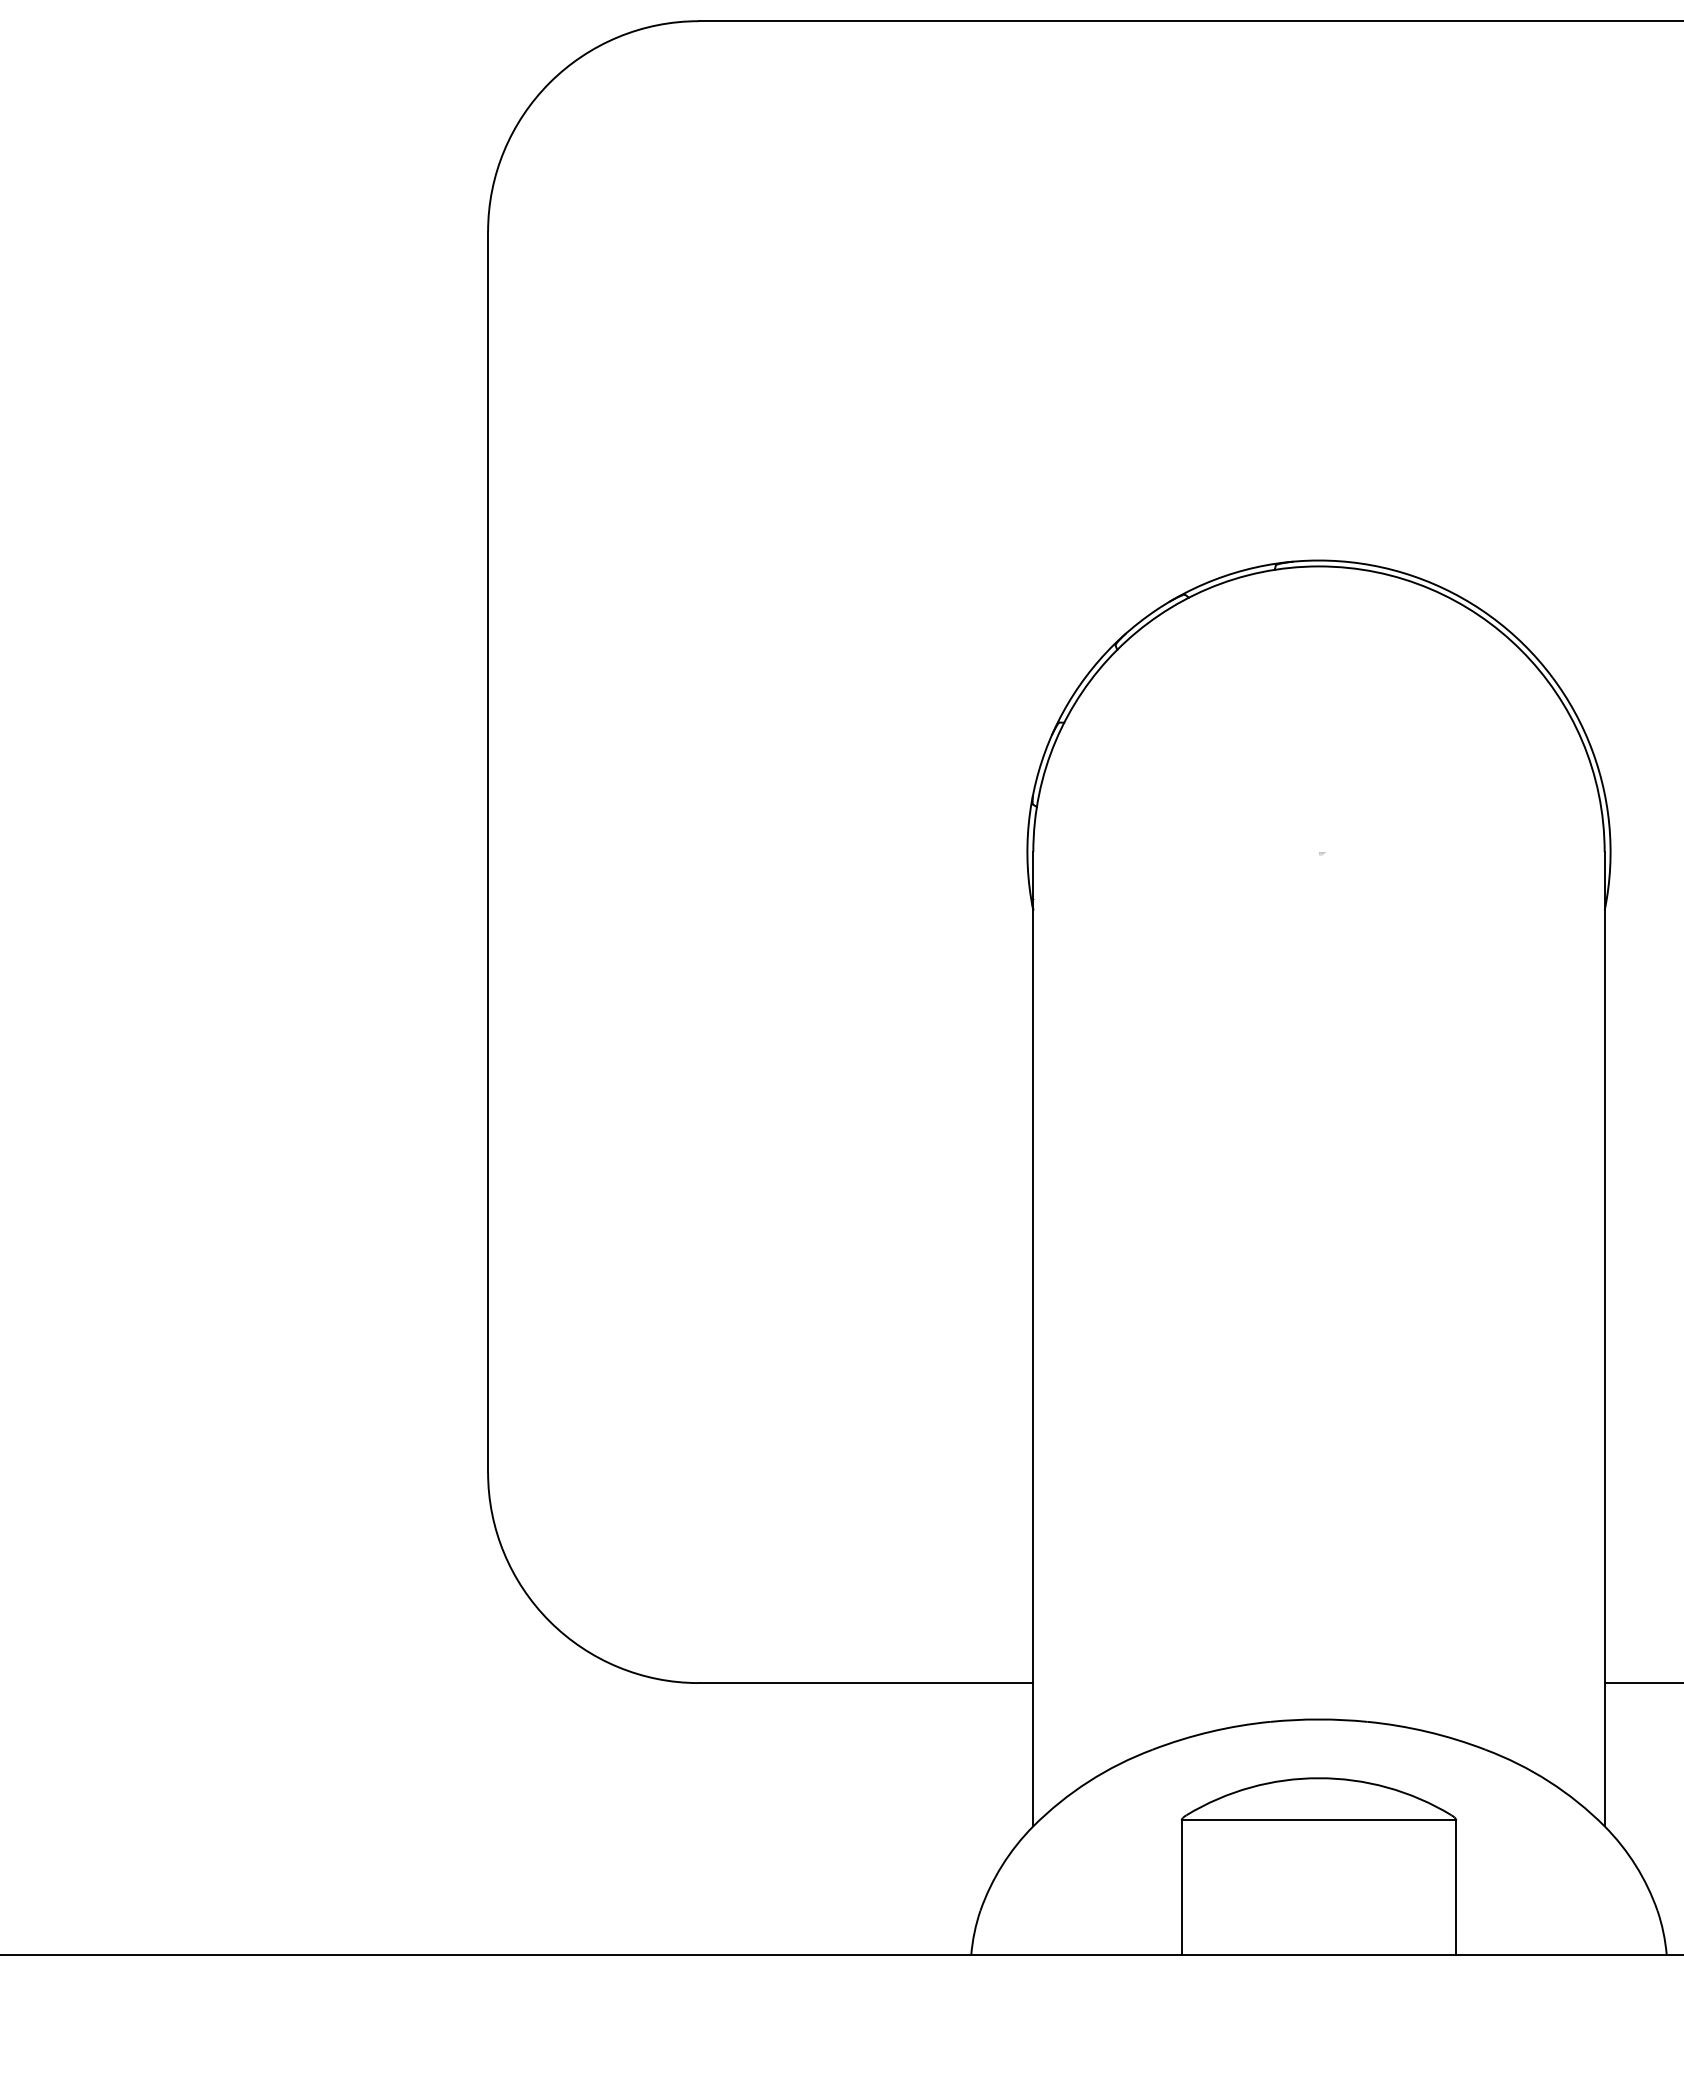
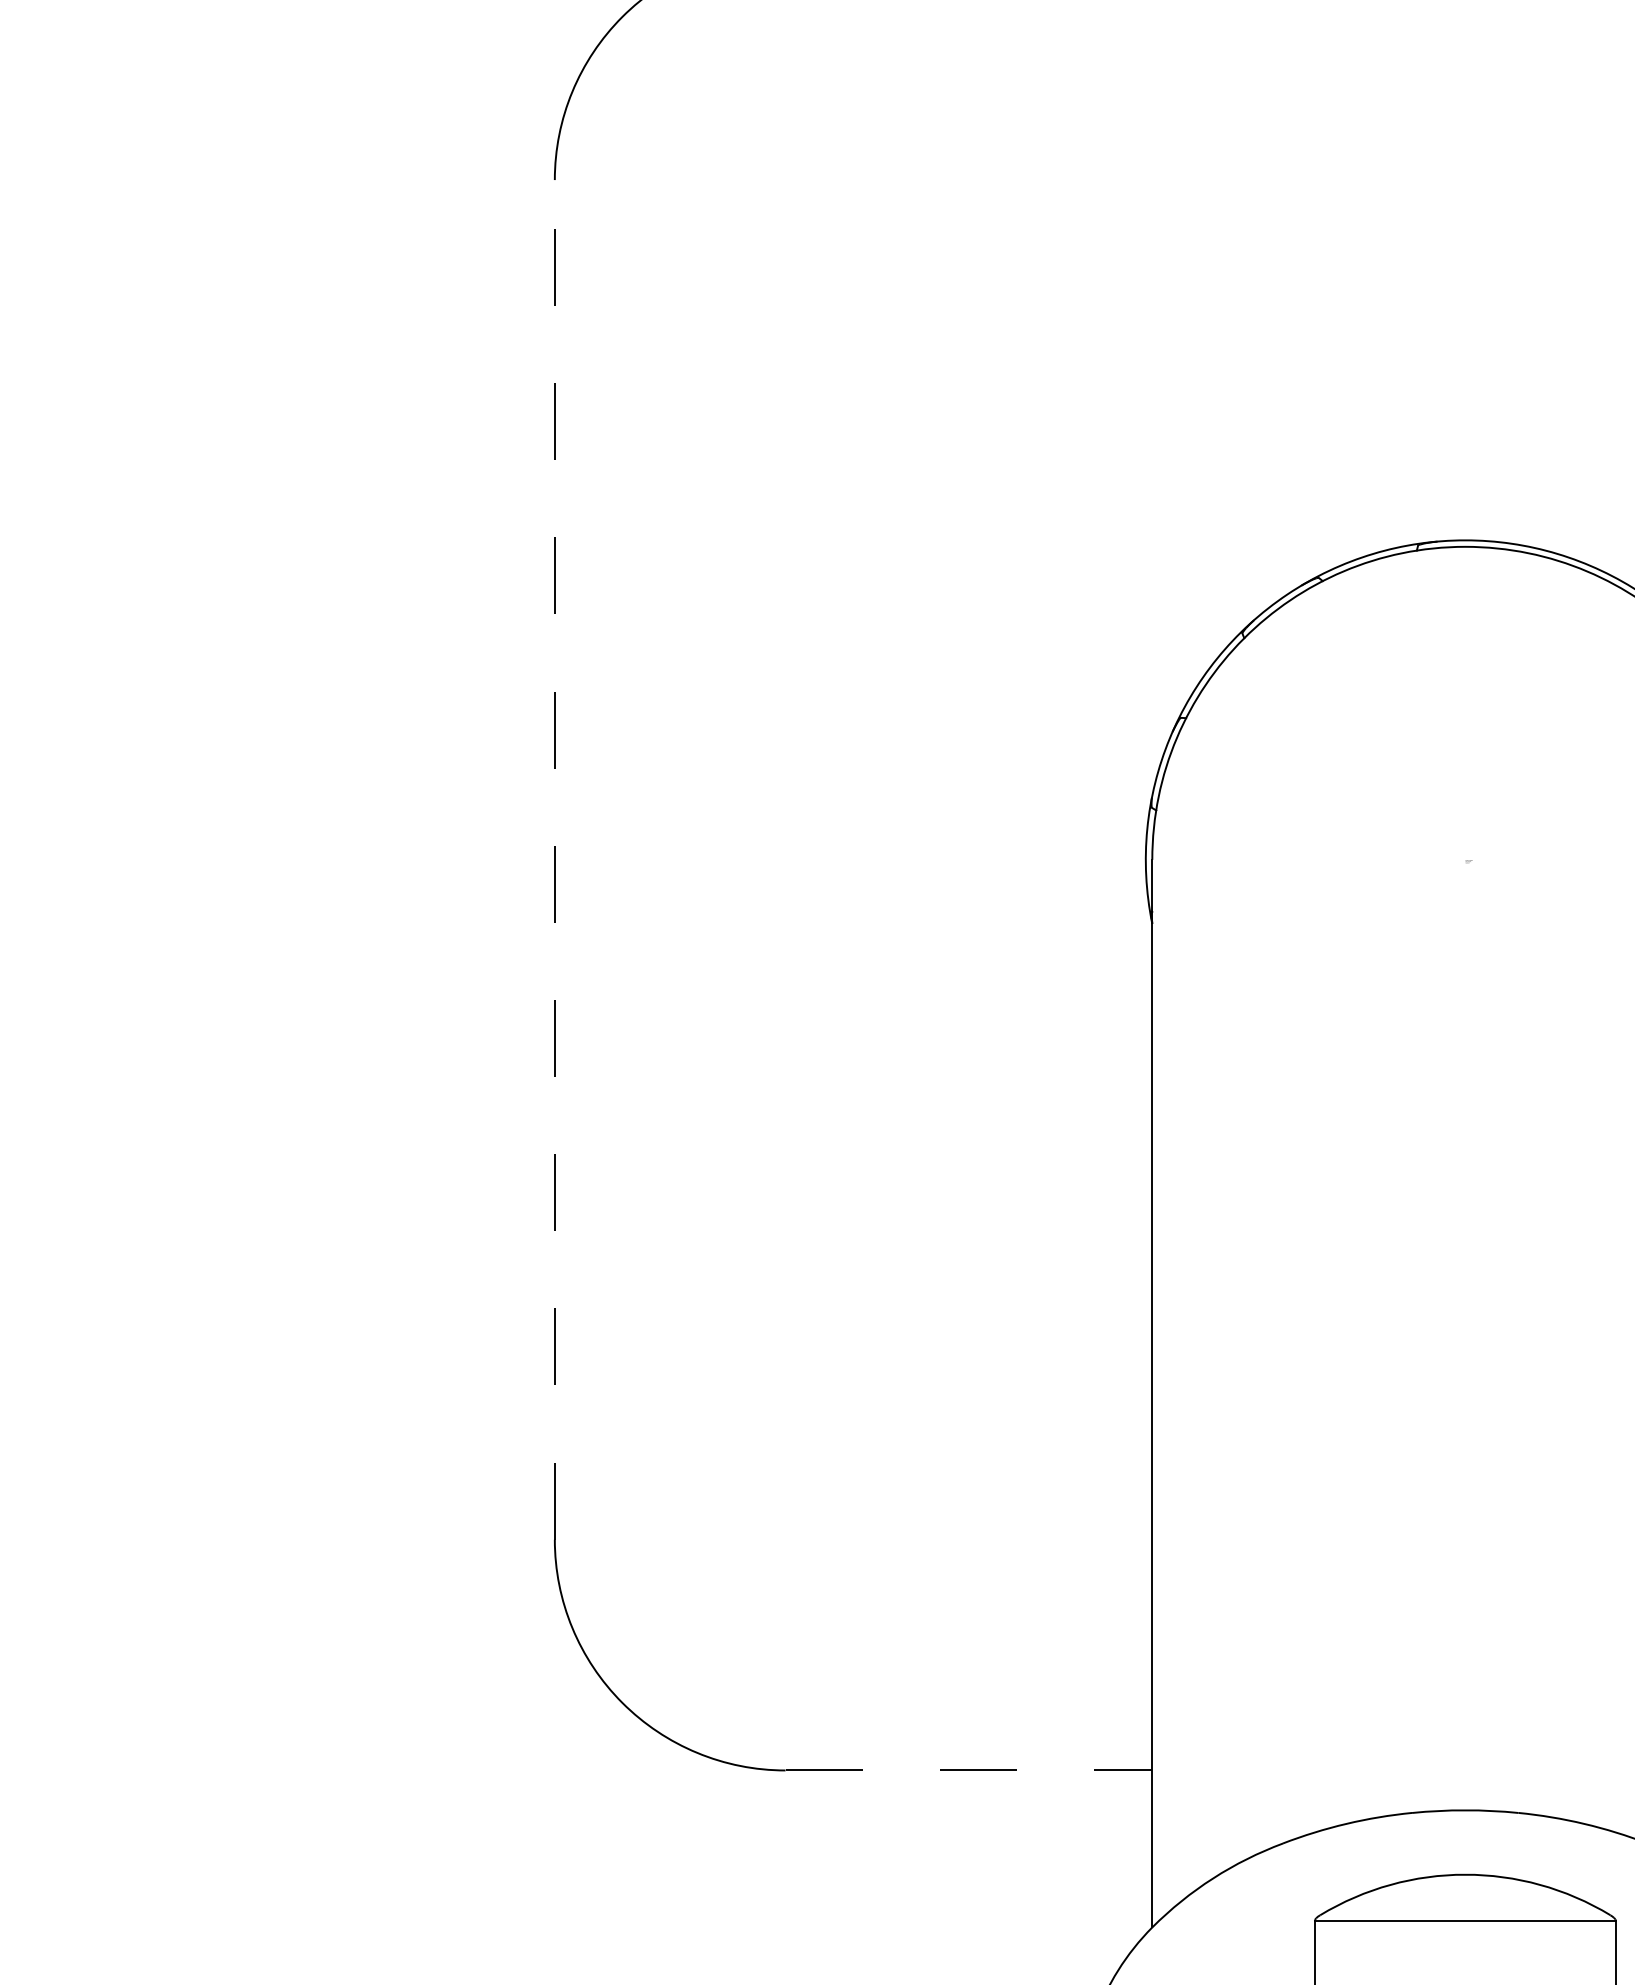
line: (488, 851) -> (555, 859), solid -> dashed
line: (866, 1683) -> (969, 1770), solid -> dashed

